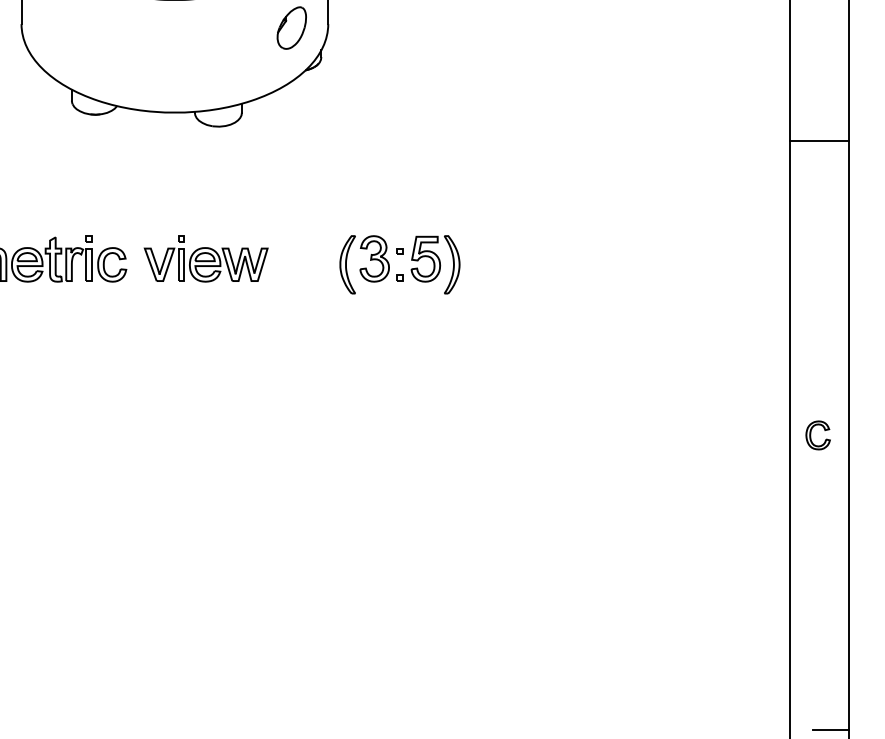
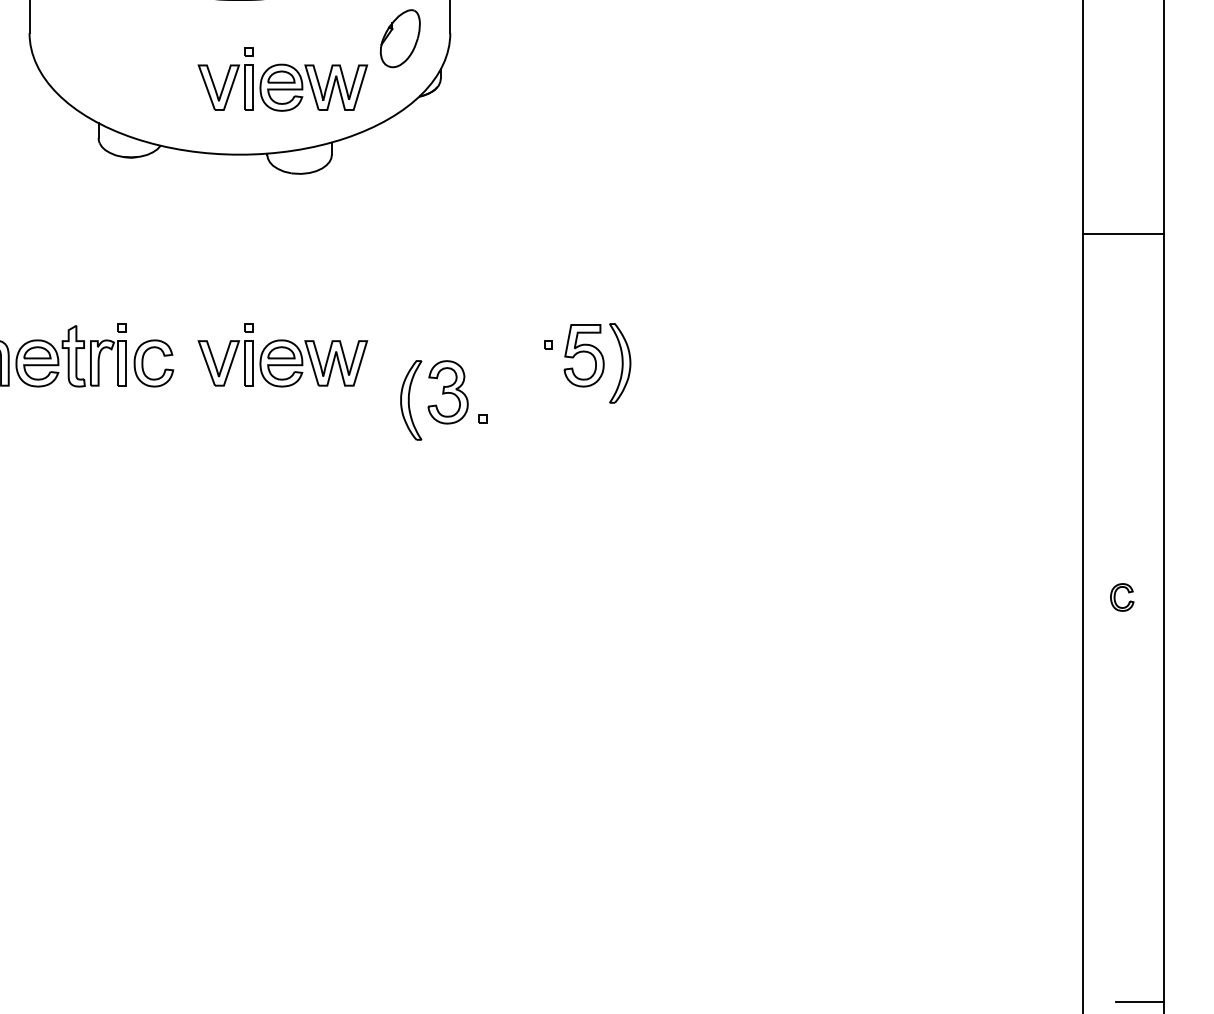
part: (205, 57) -> (281, 79), added
line: (818, 140) -> (1122, 234), moved
part: (371, 264) -> (443, 400), moved
part: (817, 435) -> (1121, 597), size x0.7

